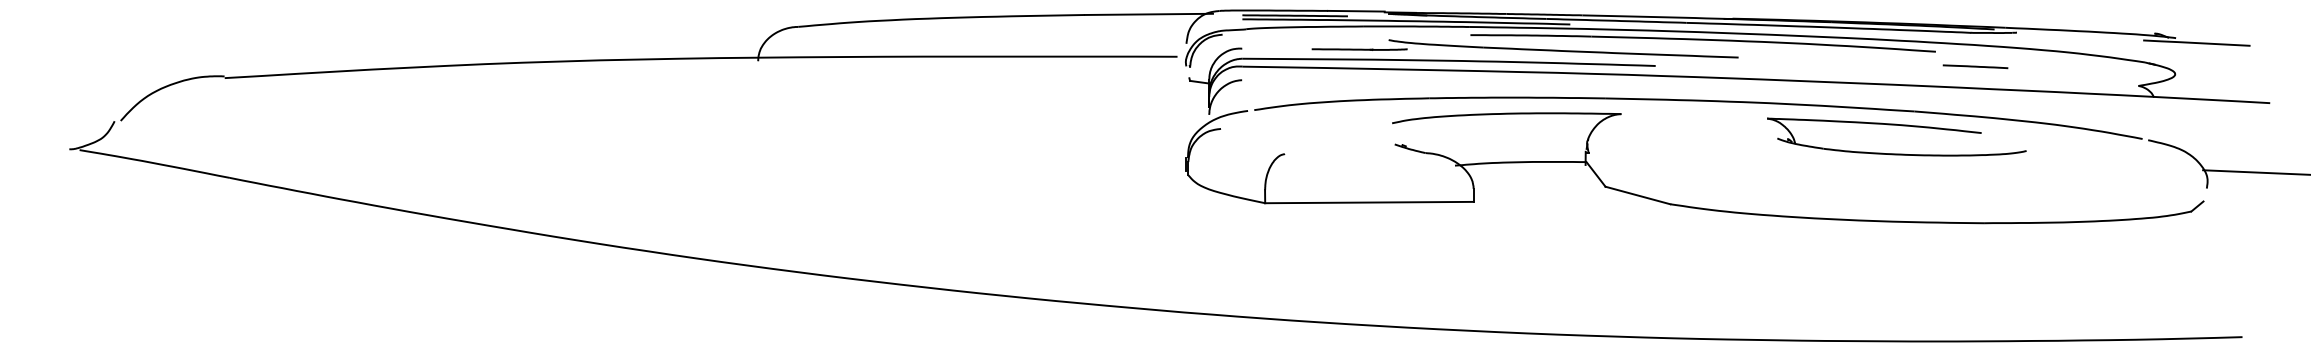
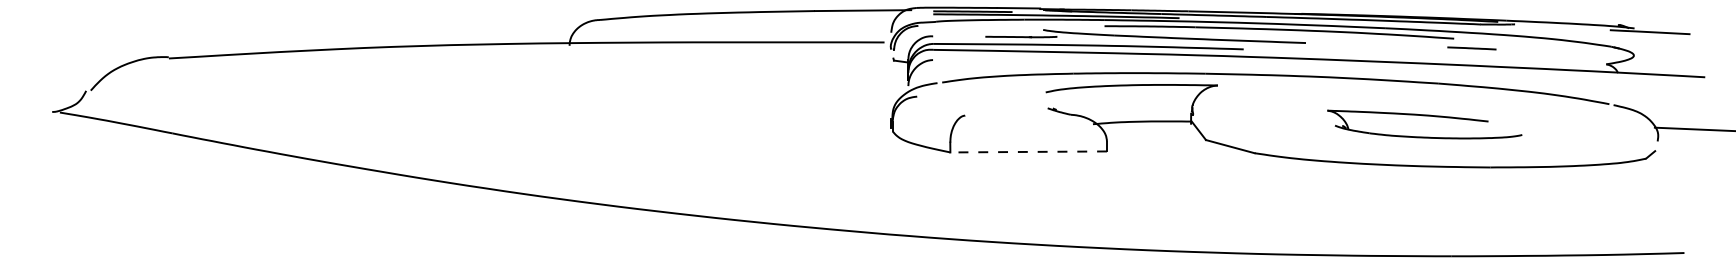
line: (1975, 66) -> (1471, 48), moved
part: (1896, 125) -> (1424, 115), moved
line: (1368, 202) -> (1027, 151), solid -> dashed

